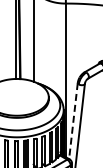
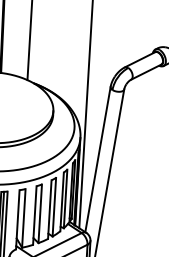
line: (73, 121) -> (98, 160), dashed -> solid

